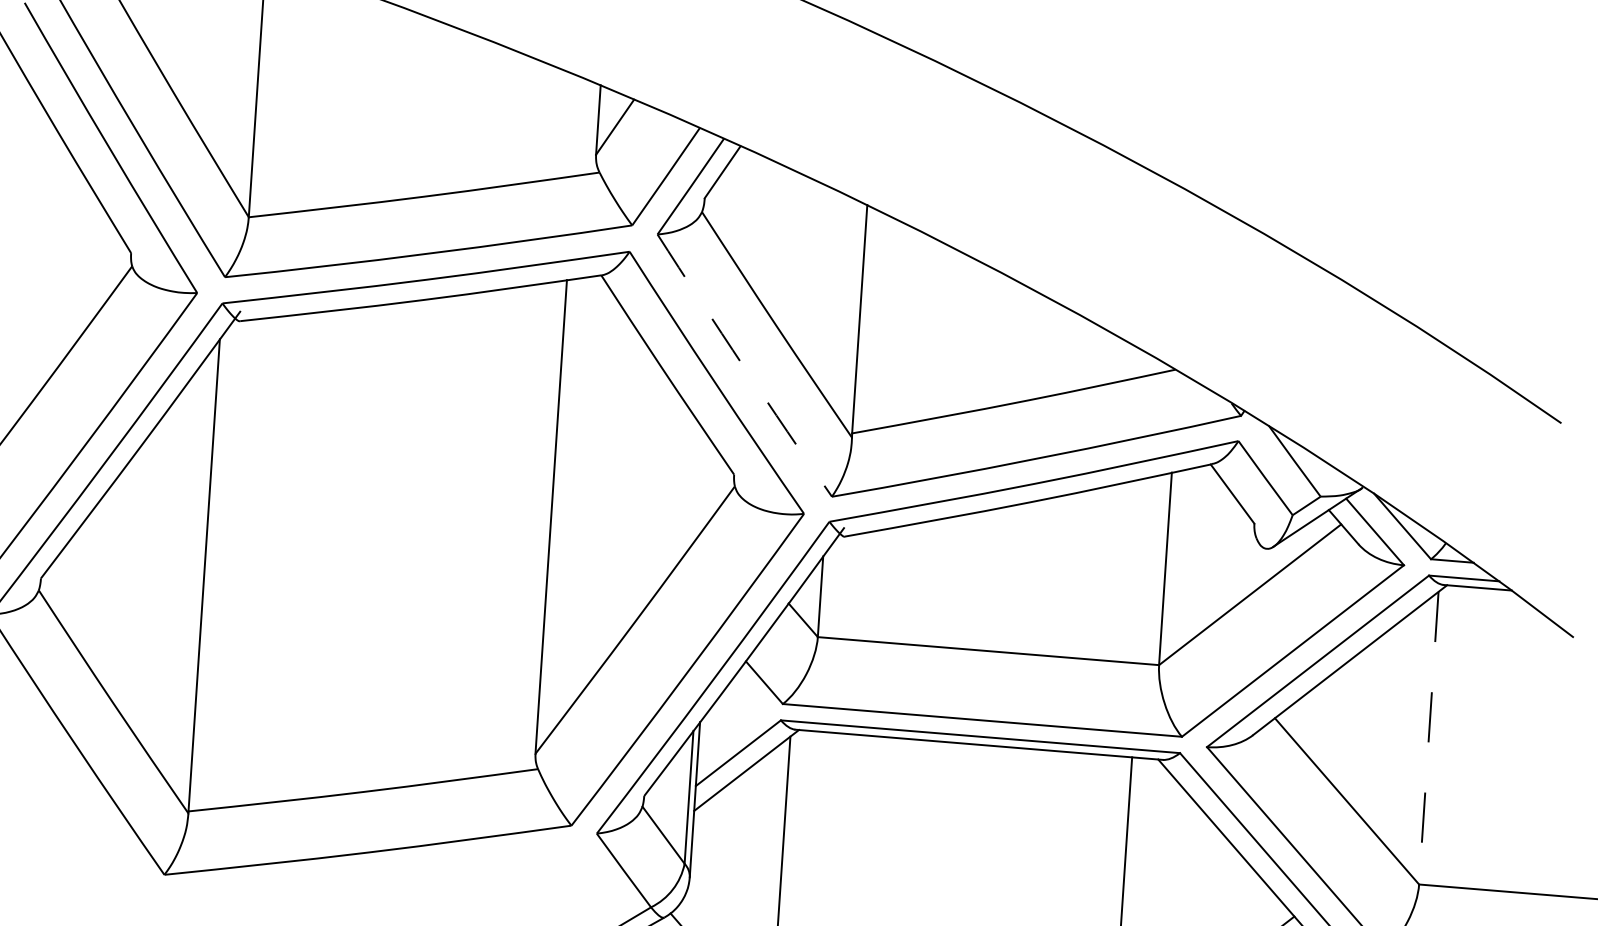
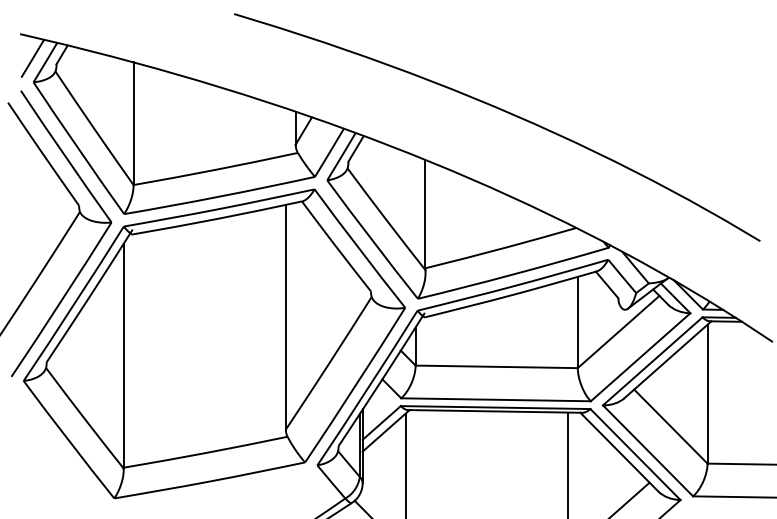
arc: (744, 367) -> (372, 240), dashed -> solid
line: (1428, 738) -> (707, 394), dashed -> solid

